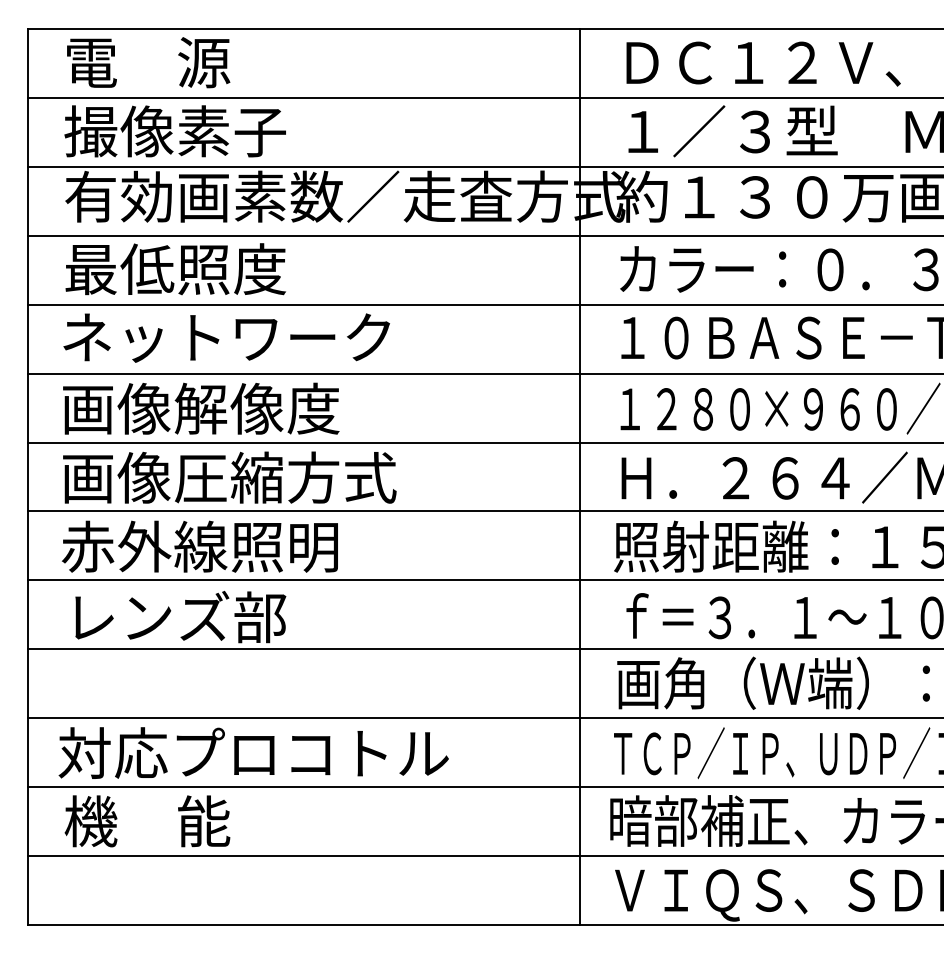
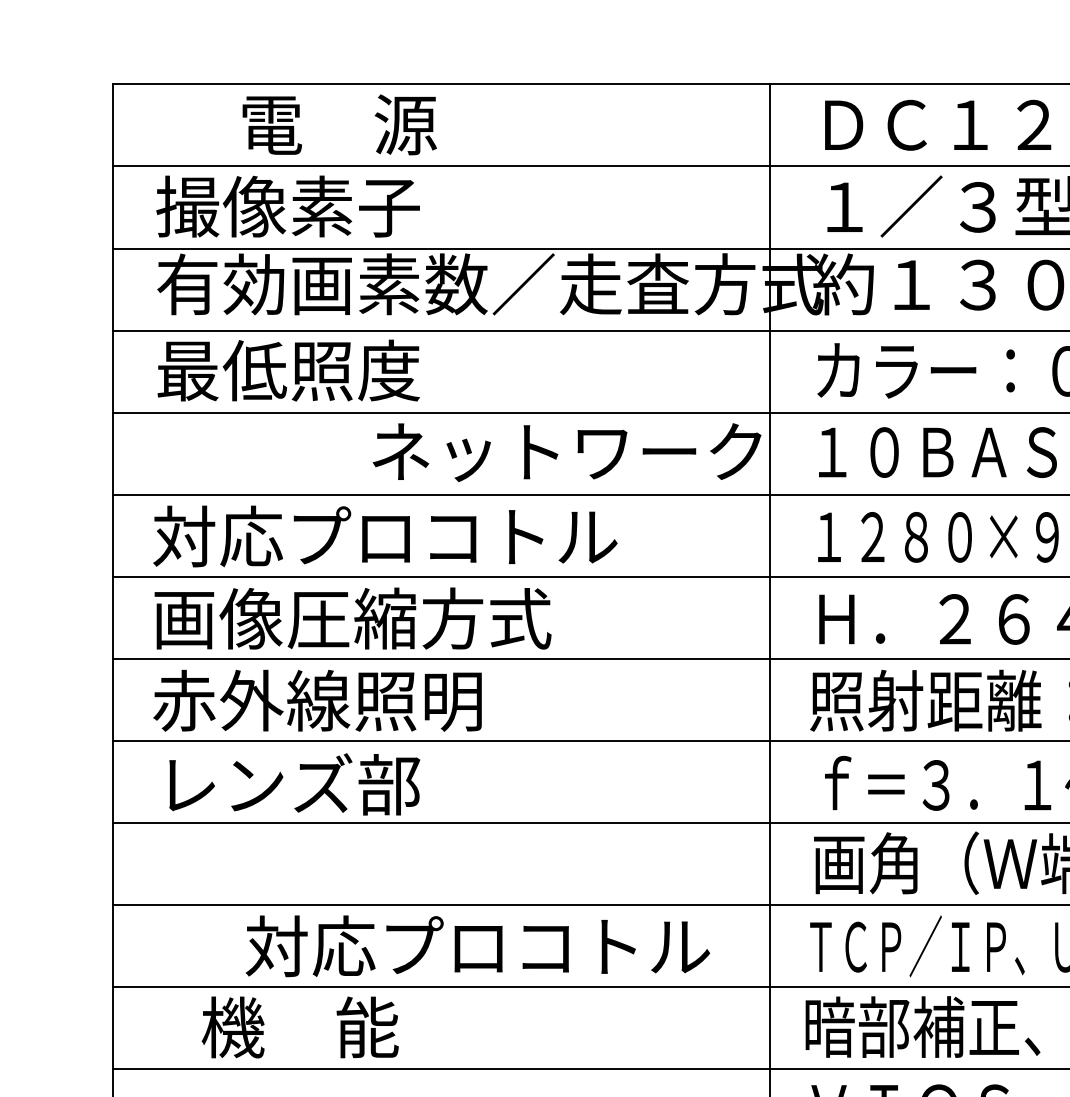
text: (148, 62) -> (339, 124), moved
text: (226, 337) -> (566, 451), moved
text: (257, 408) -> (385, 536), 画像解像度 -> 対応プロコトル
text: (253, 752) -> (477, 945), moved
text: (147, 821) -> (300, 1027), moved

